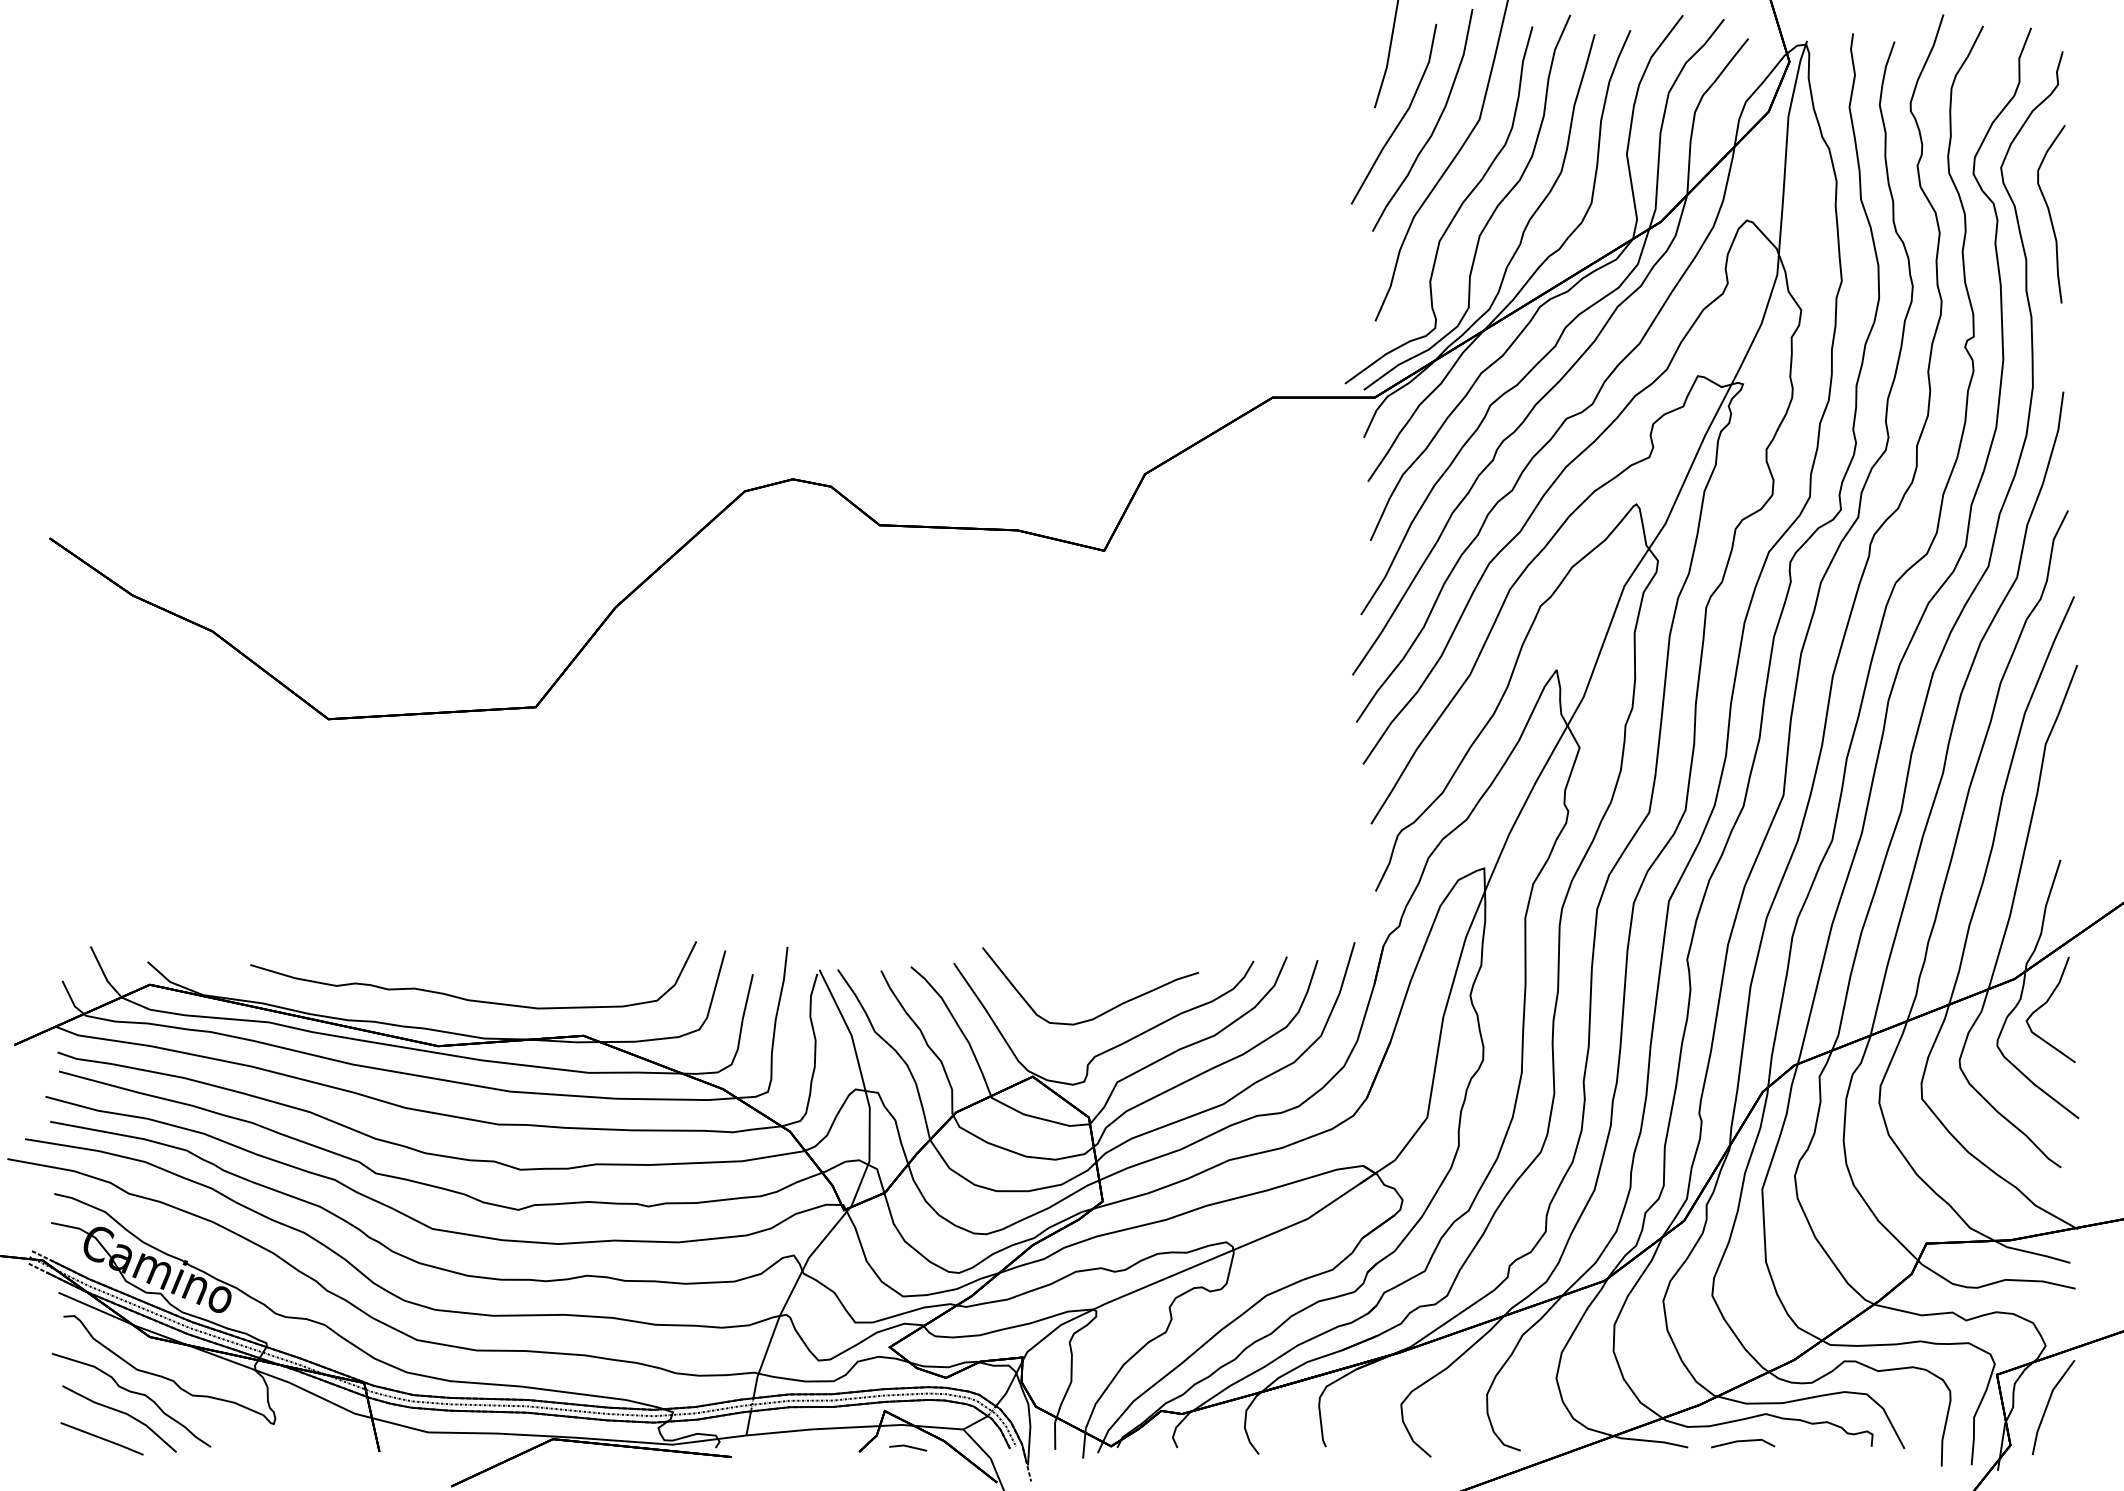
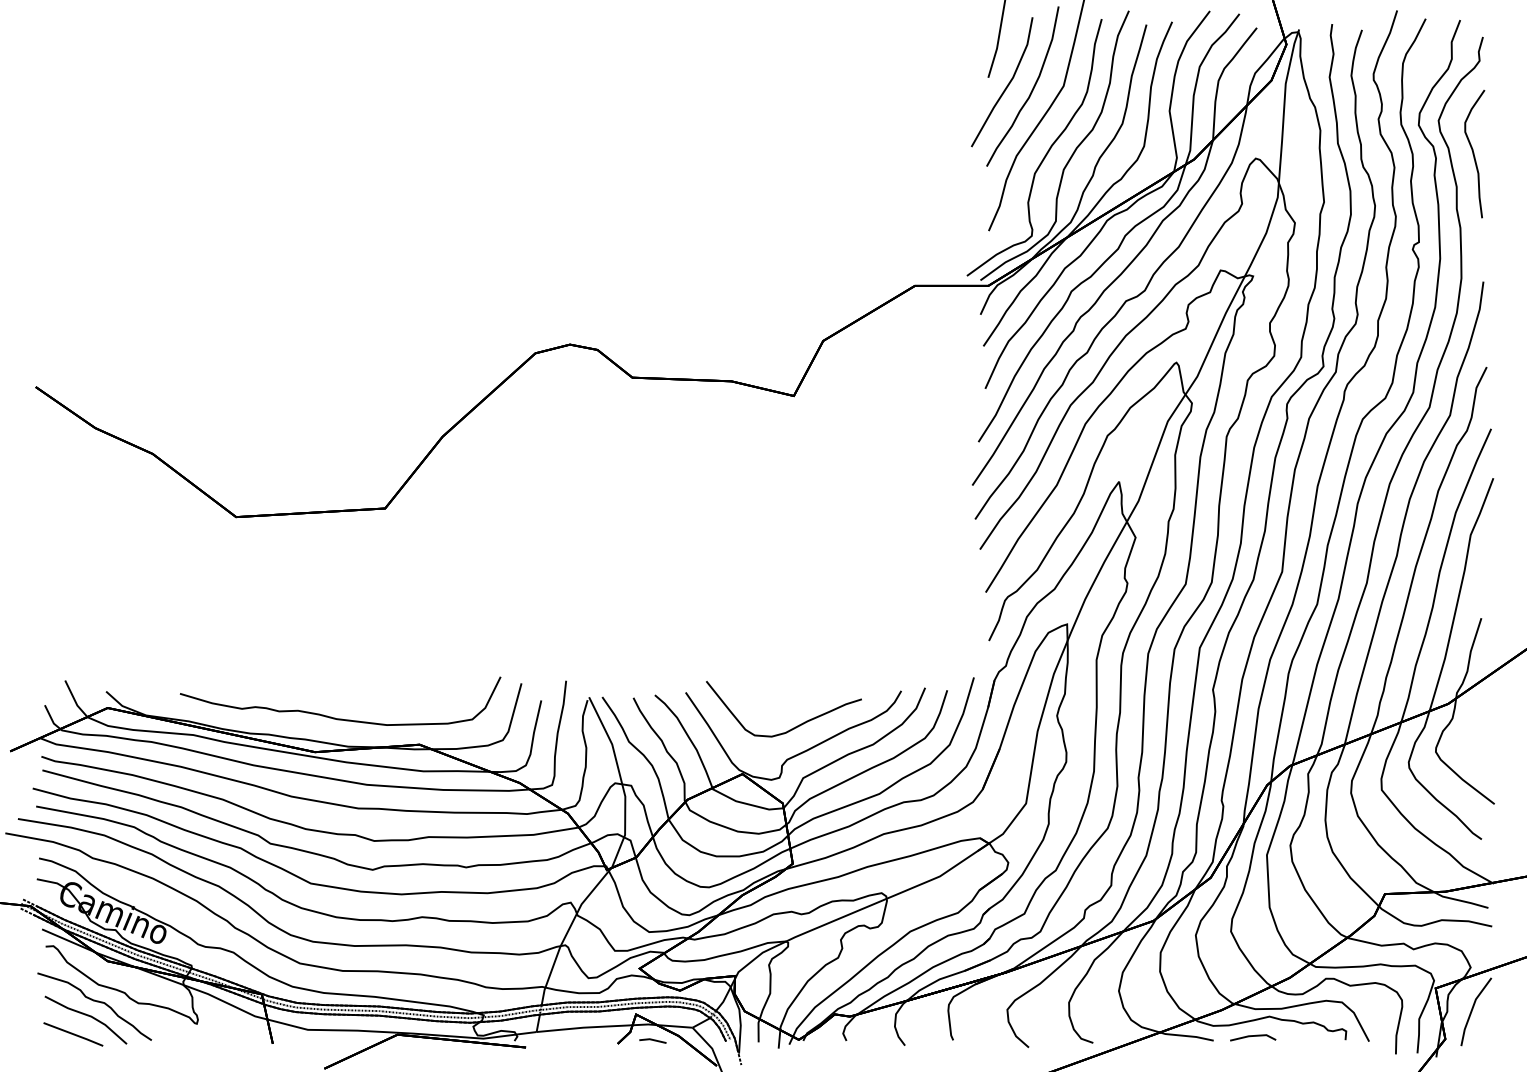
part: (2051, 1010) -> (1474, 726), removed

